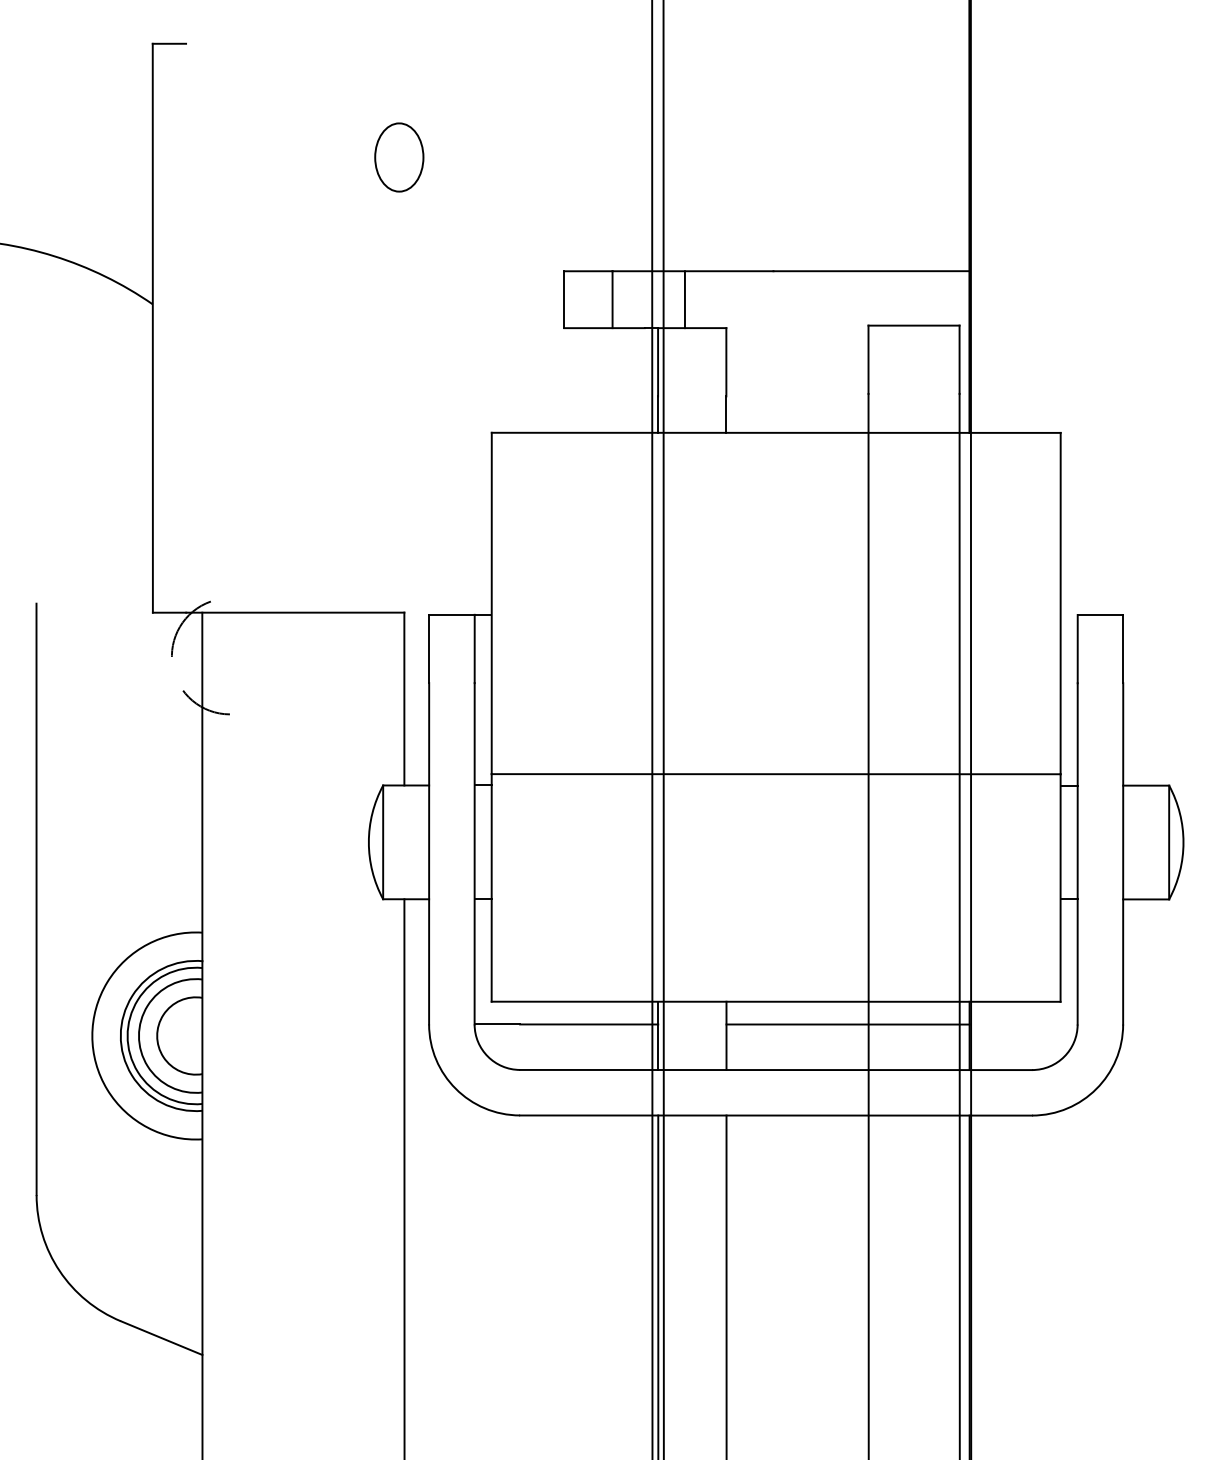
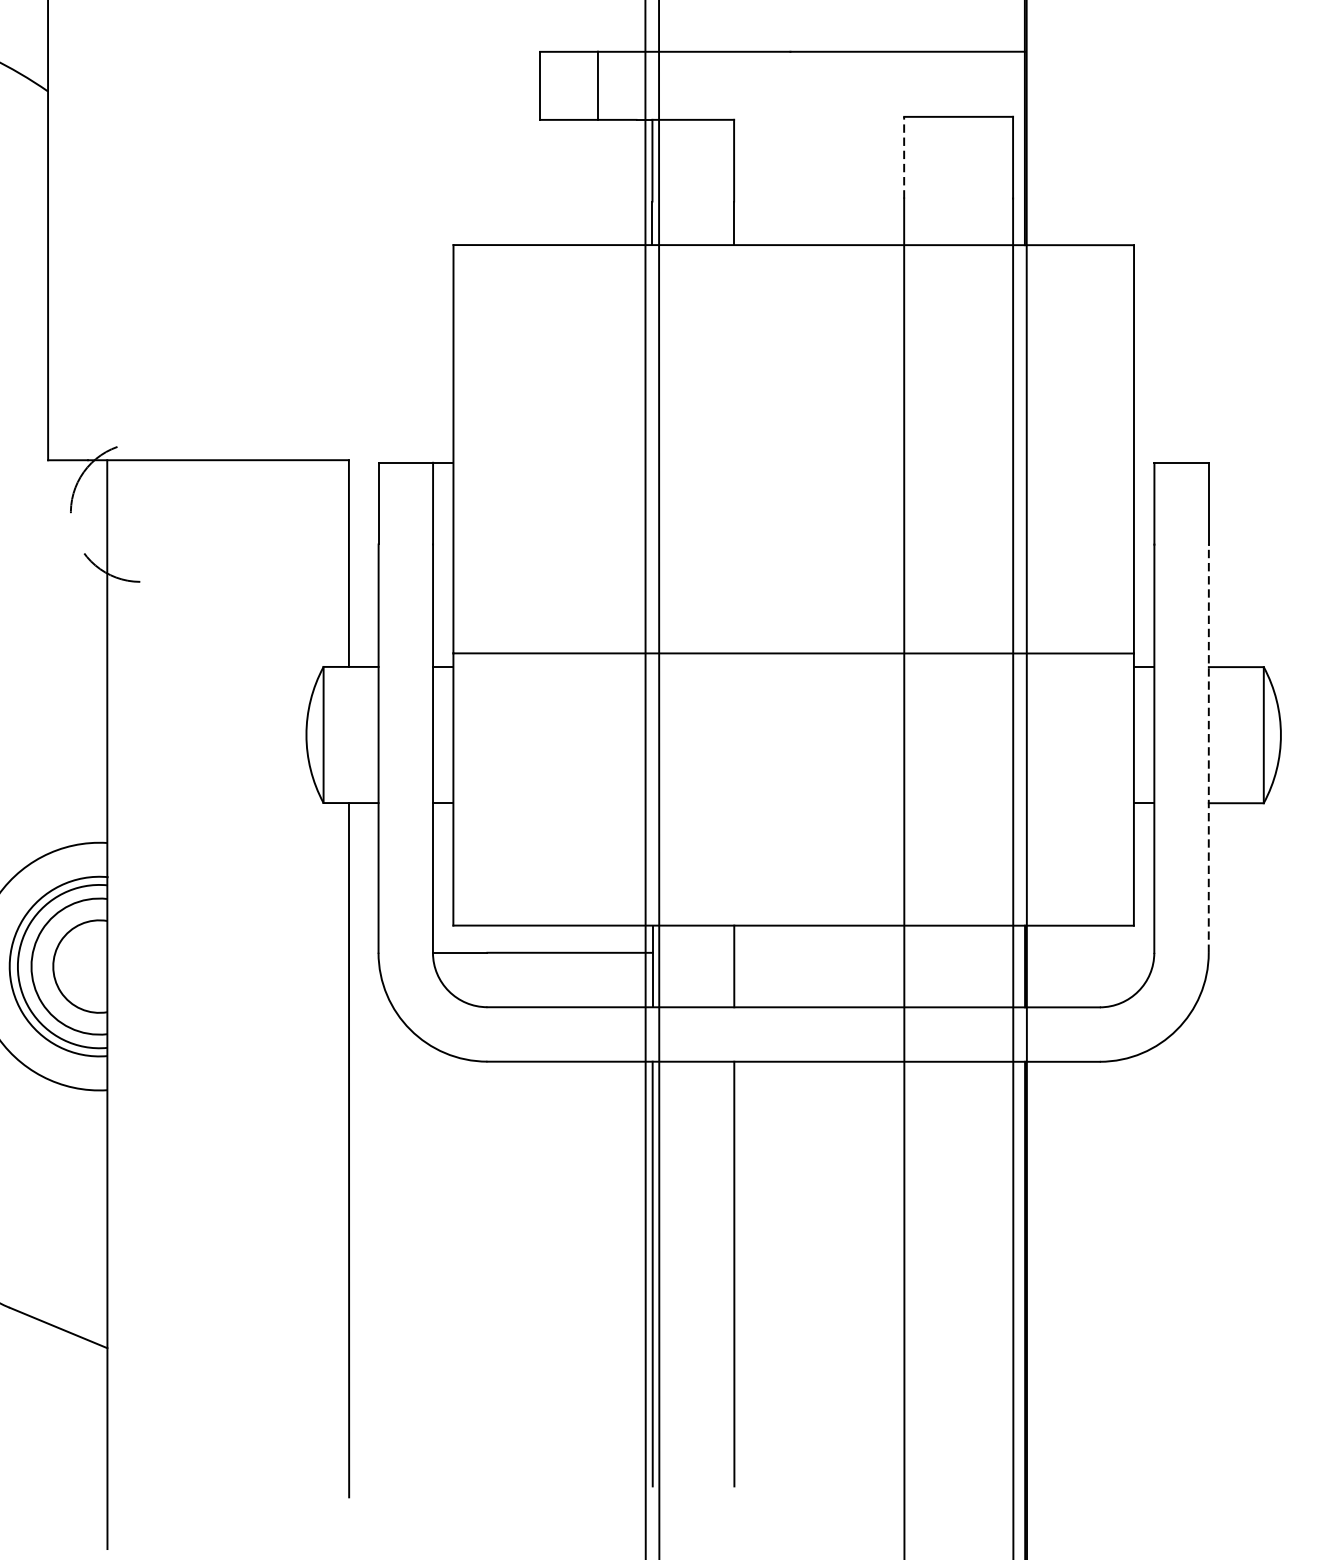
line: (684, 299) -> (684, 85), removed
line: (868, 359) -> (904, 157), solid -> dashed
line: (1123, 853) -> (1209, 748), solid -> dashed
line: (847, 1024) -> (879, 952), removed

